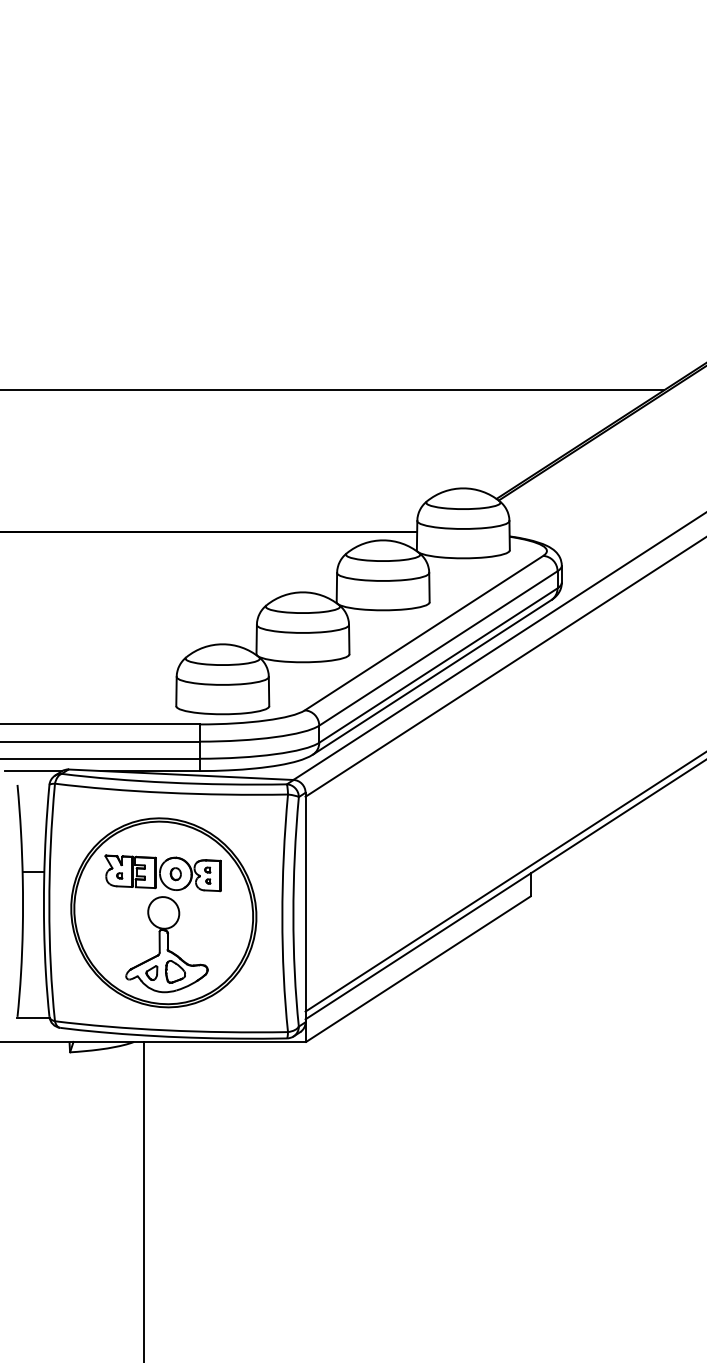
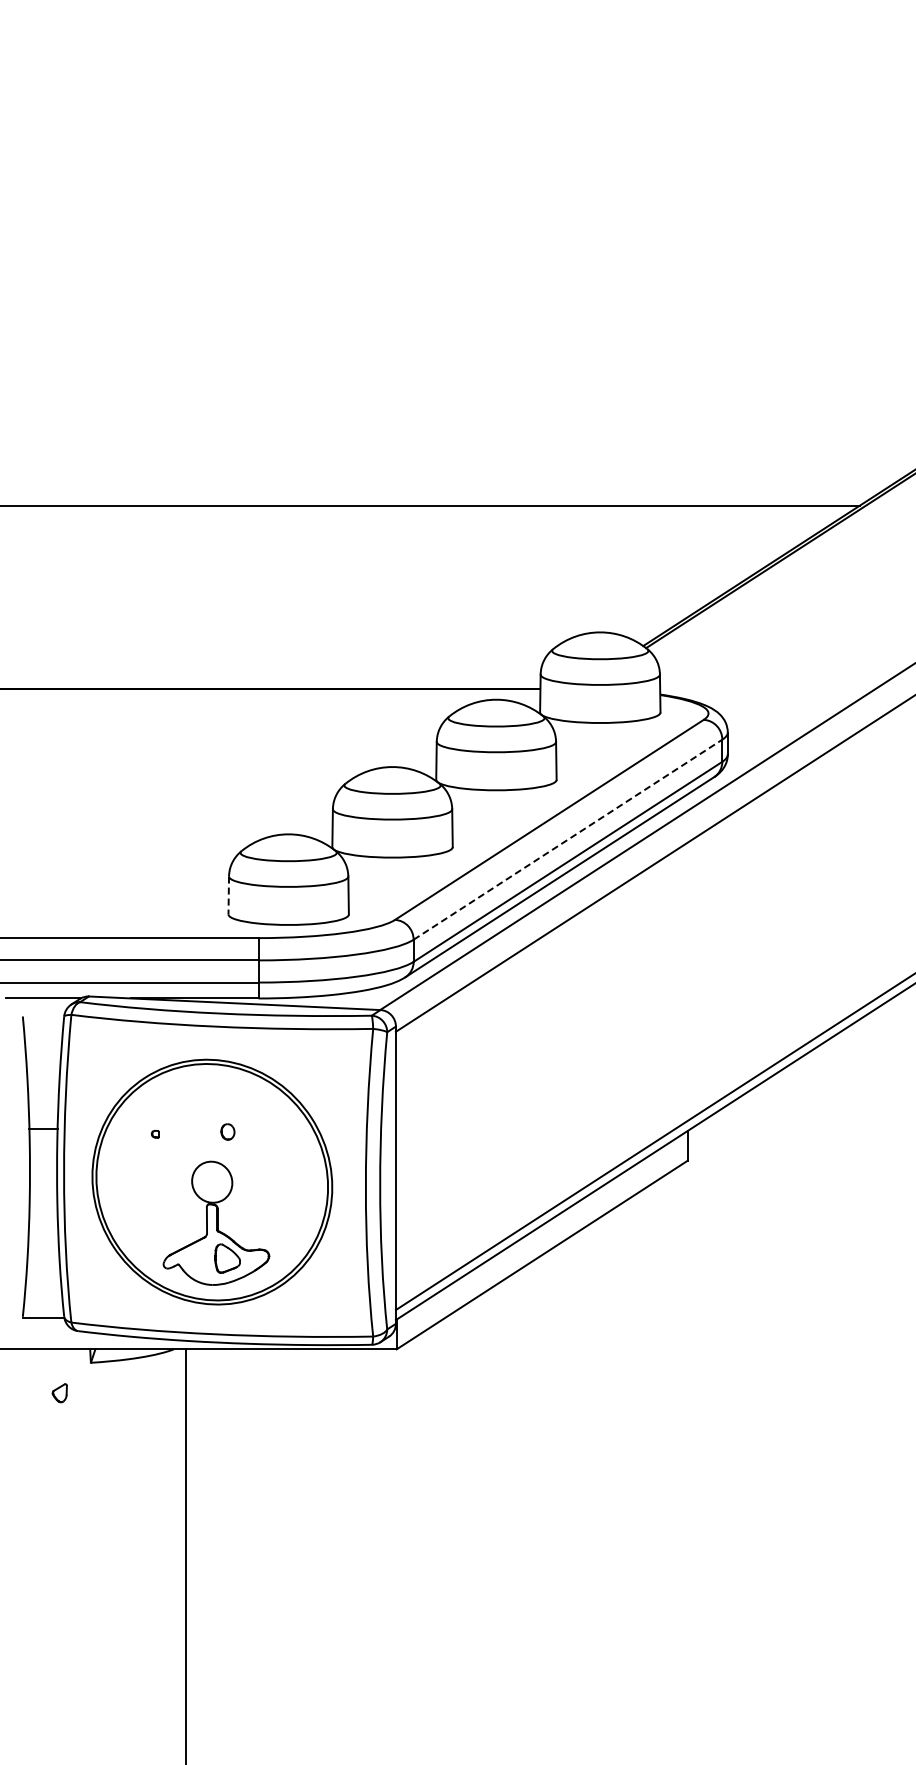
line: (438, 648) -> (567, 839), solid -> dashed
line: (176, 691) -> (228, 895), solid -> dashed
part: (163, 872) -> (211, 1130), removed
part: (151, 973) -> (59, 1393), moved

